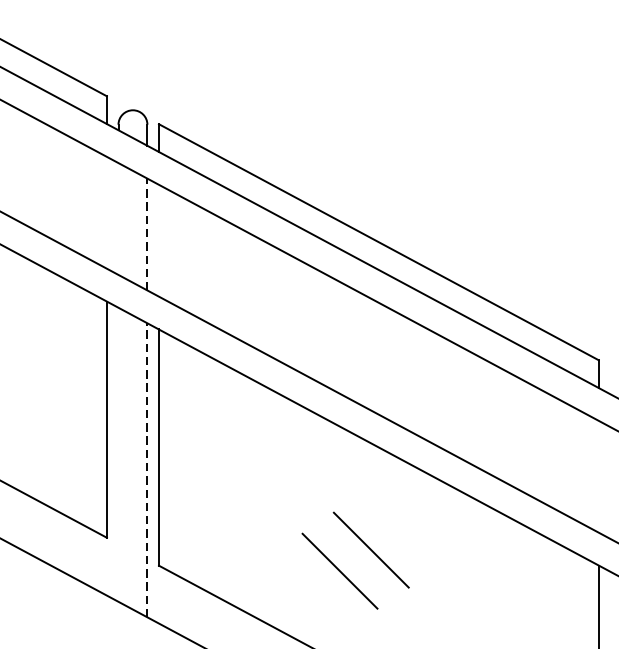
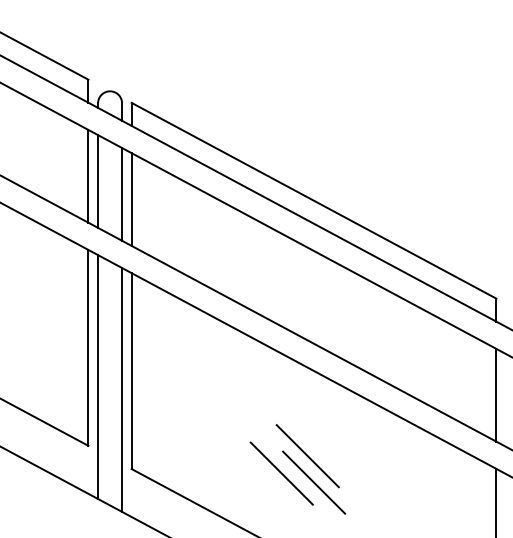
line: (106, 211) -> (88, 175), added
line: (118, 219) -> (98, 181), added
line: (147, 233) -> (122, 193), dashed -> solid
line: (158, 240) -> (131, 199), added
line: (118, 455) -> (98, 377), added
line: (147, 469) -> (122, 389), dashed -> solid
line: (598, 475) -> (496, 394), added
line: (379, 581) -> (314, 482), added

